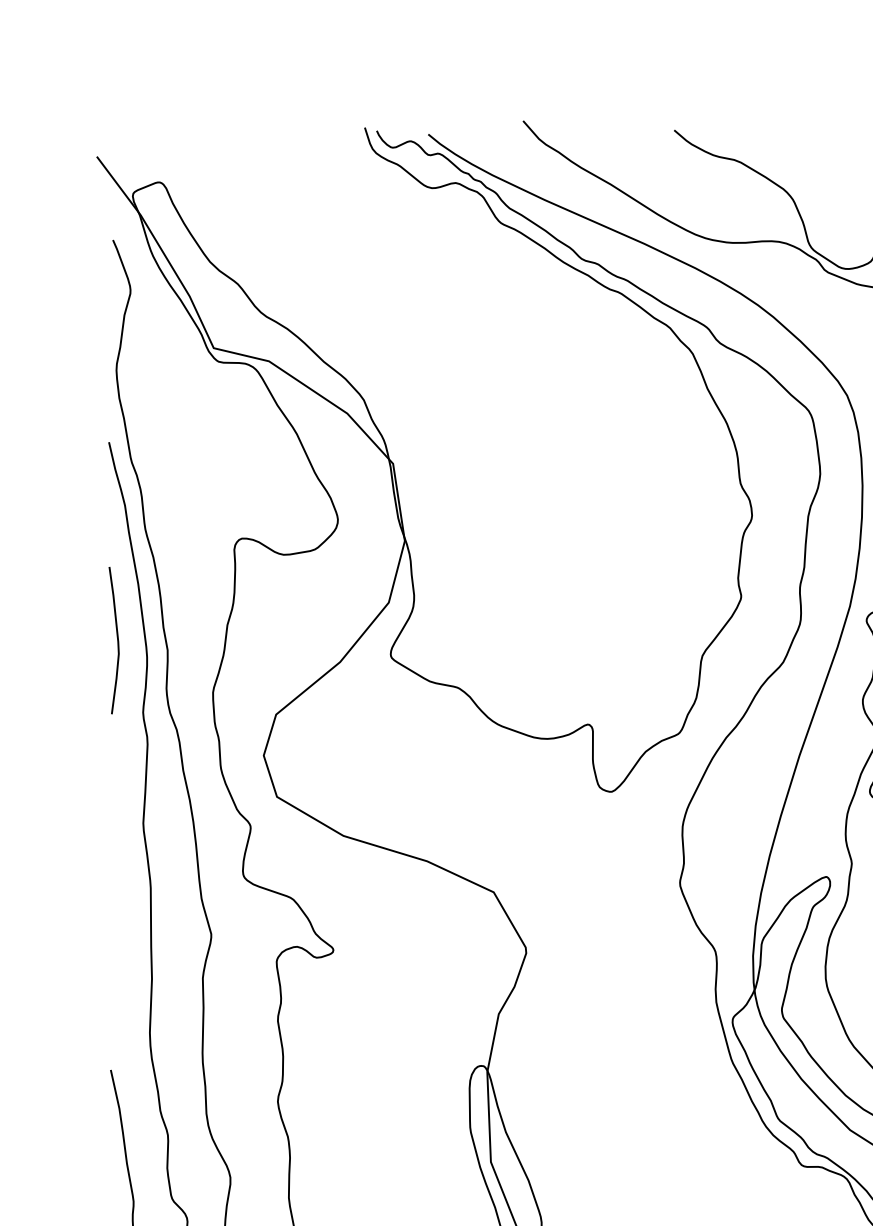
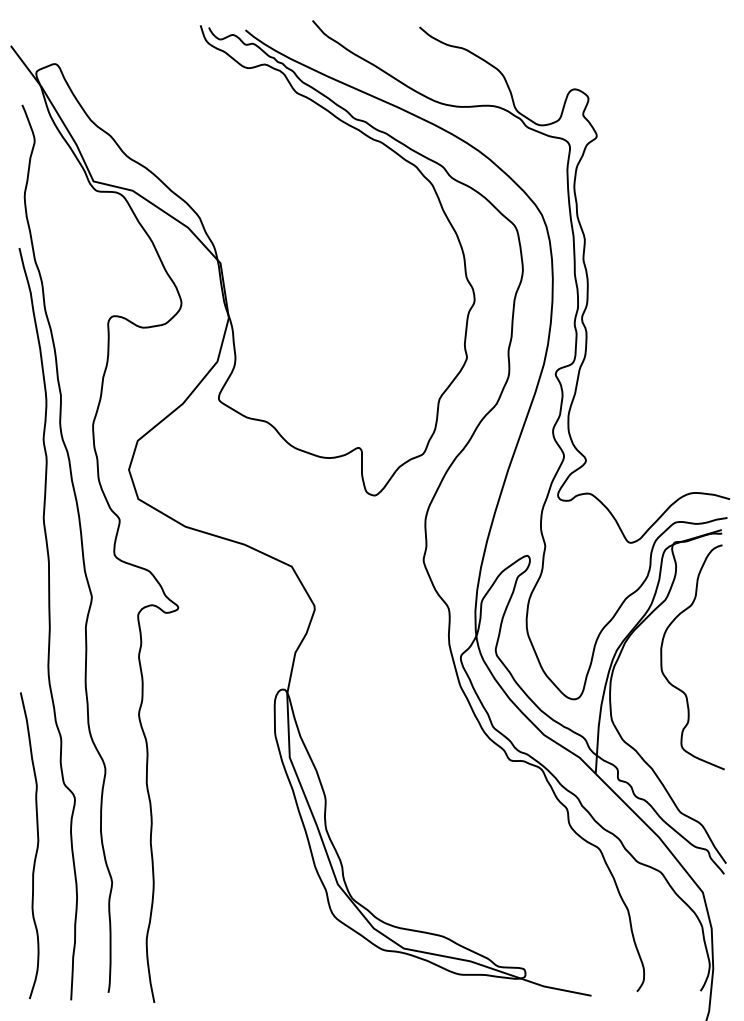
curve: (116, 639) -> (24, 387), removed

